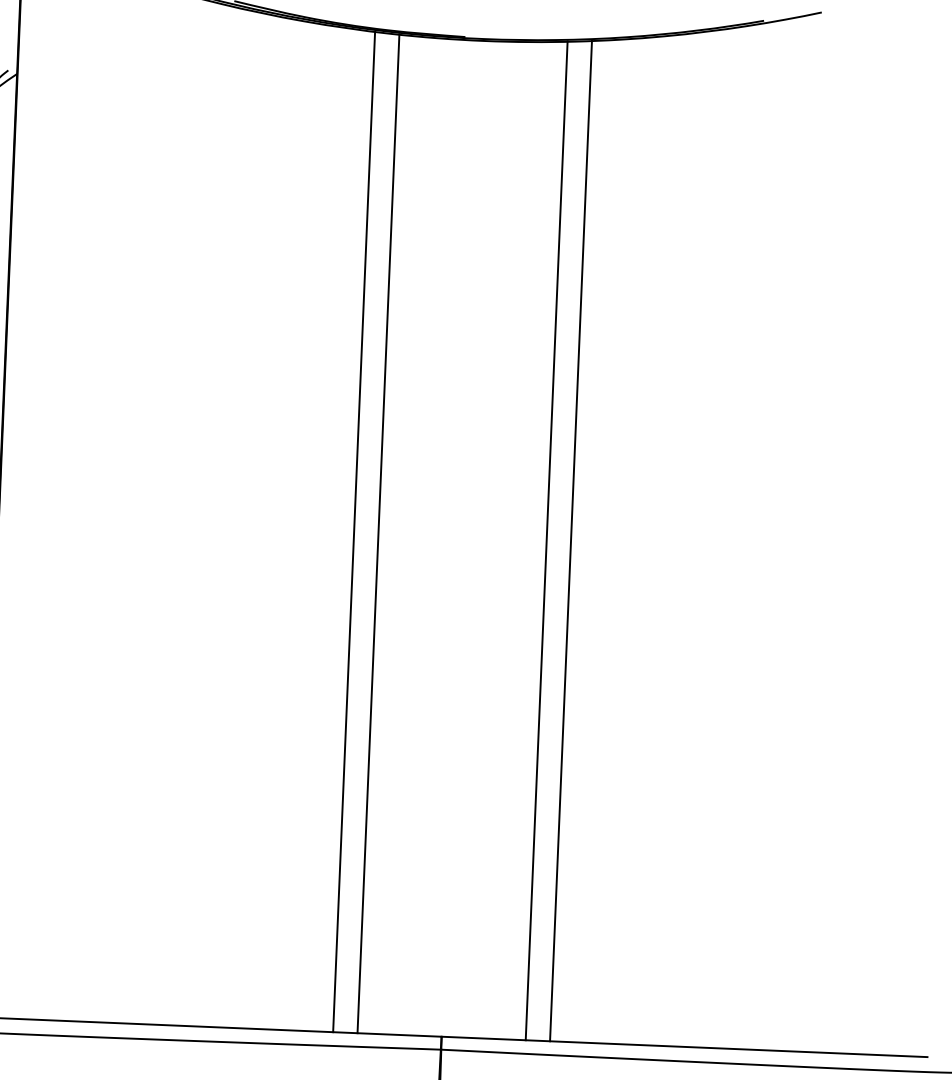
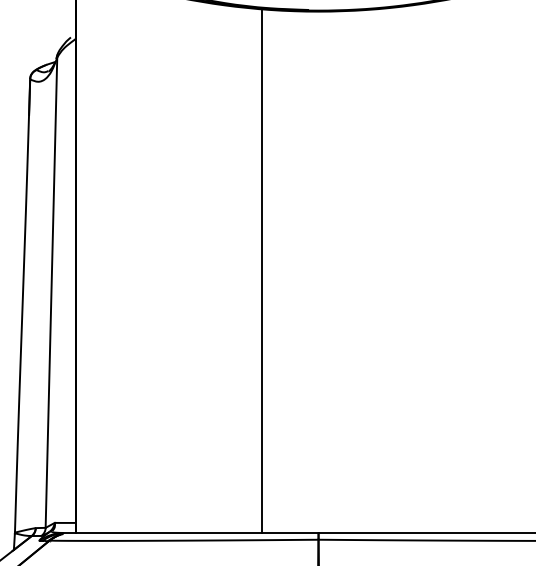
line: (378, 533) -> (274, 271), removed
line: (571, 539) -> (375, 270), removed
line: (546, 540) -> (362, 271), removed

